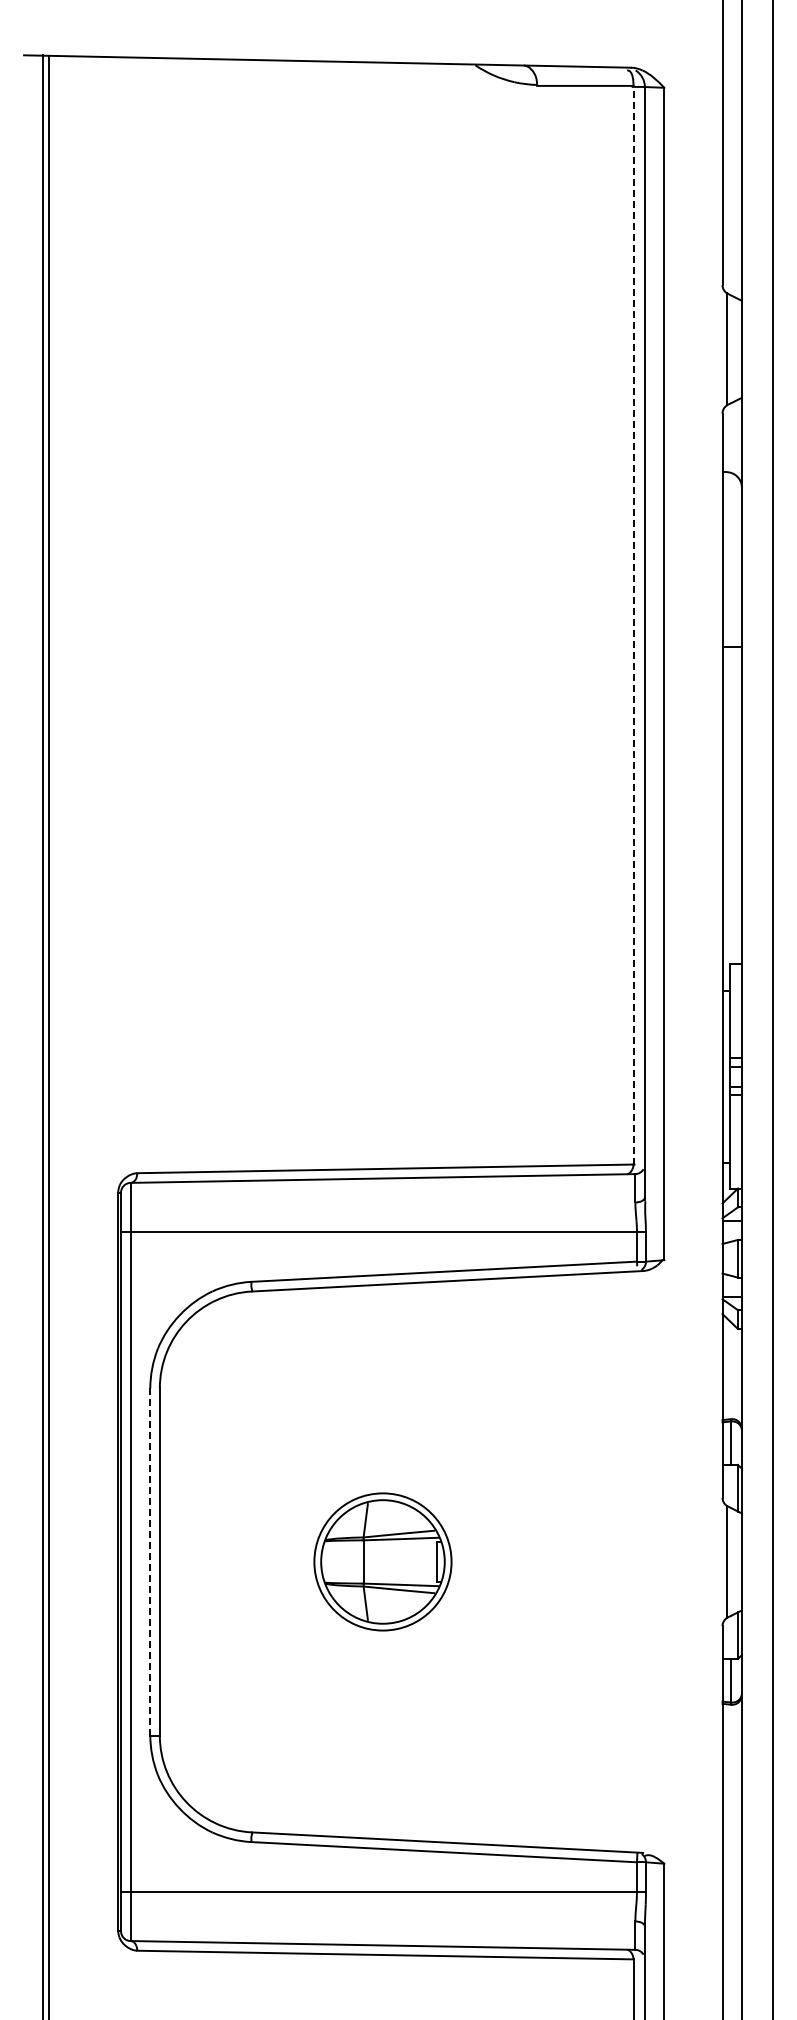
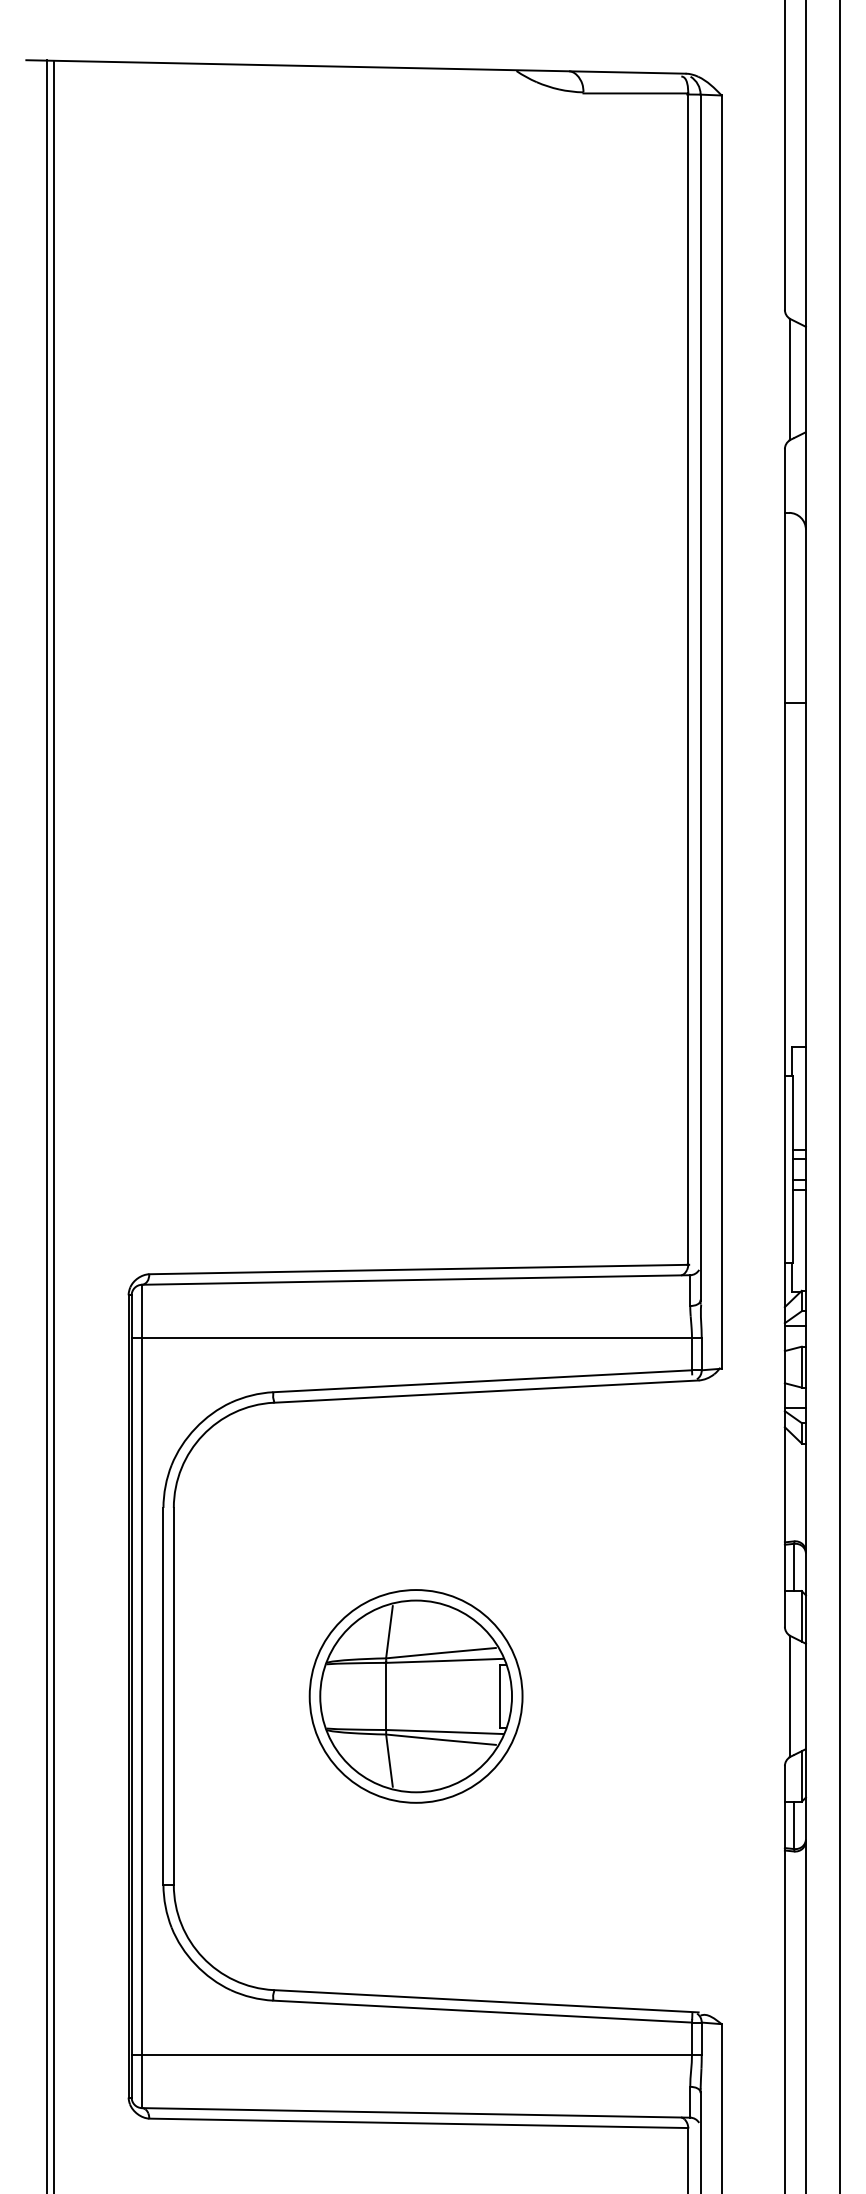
line: (633, 624) -> (688, 678), dashed -> solid
line: (150, 1561) -> (163, 1695), dashed -> solid
part: (382, 1561) -> (415, 1695), size x1.43

